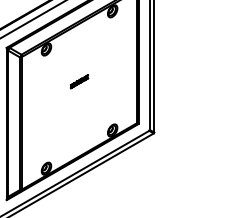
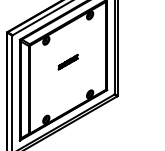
part: (78, 80) -> (67, 61), size x1.67

